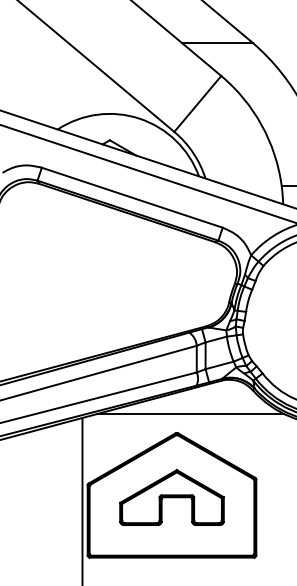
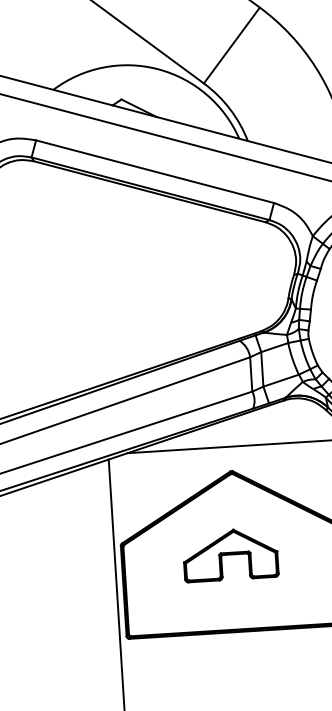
part: (171, 497) -> (229, 554), size x0.7

